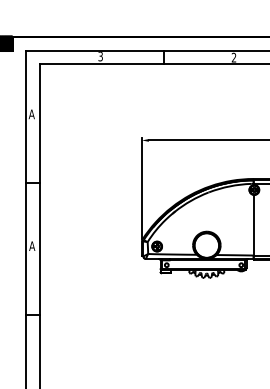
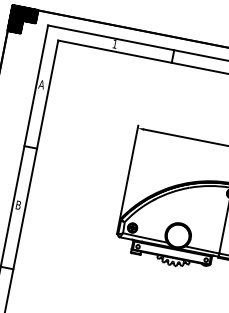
text: (100, 56) -> (114, 44), 3 -> 1
text: (32, 245) -> (18, 204), A -> B

